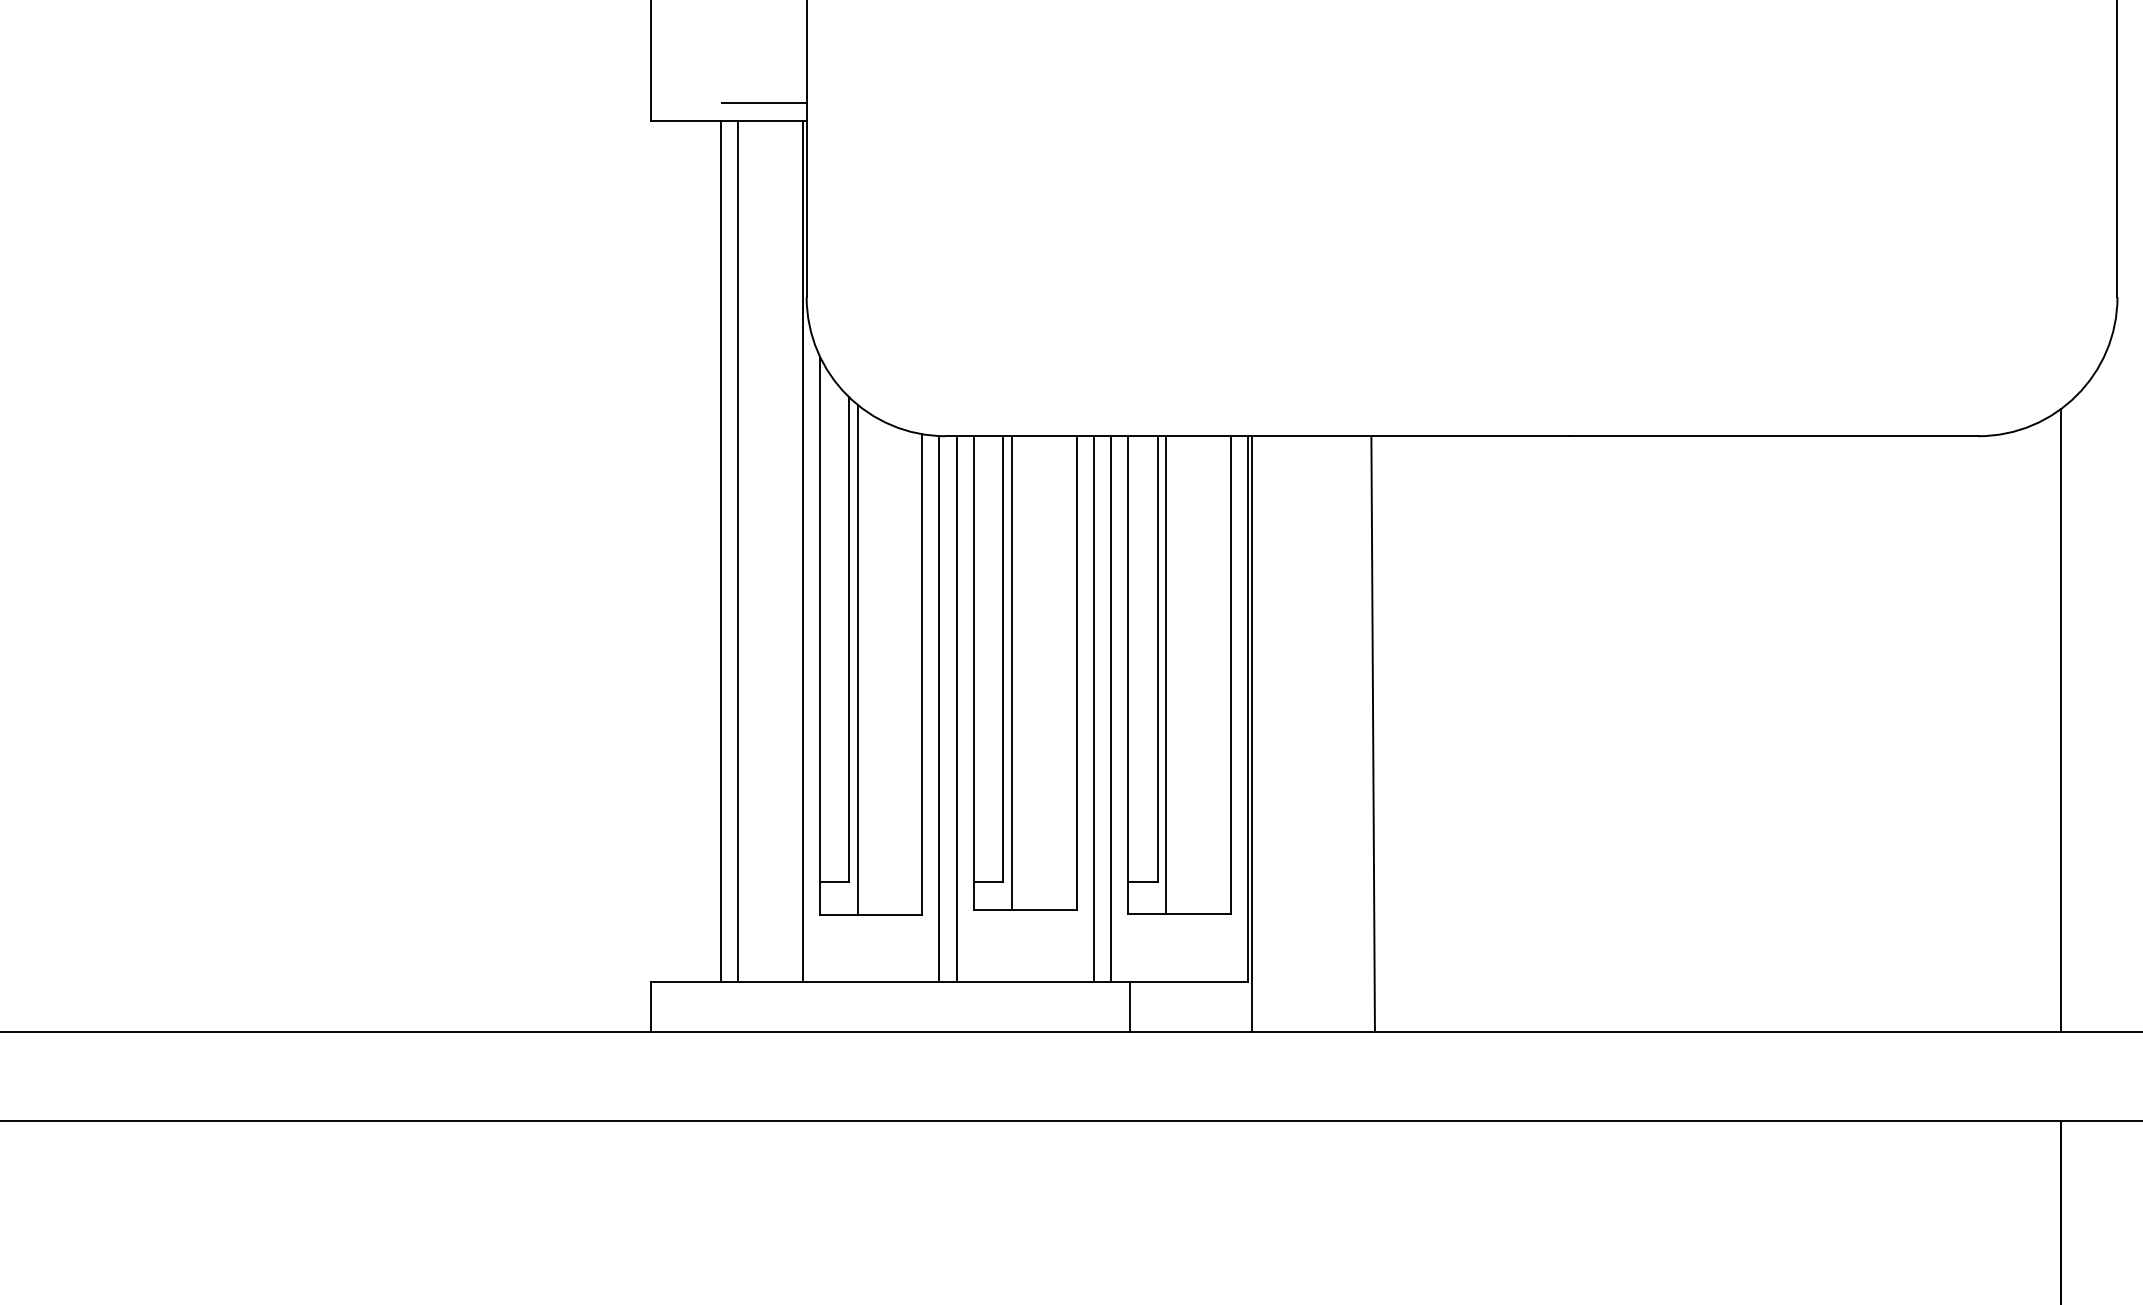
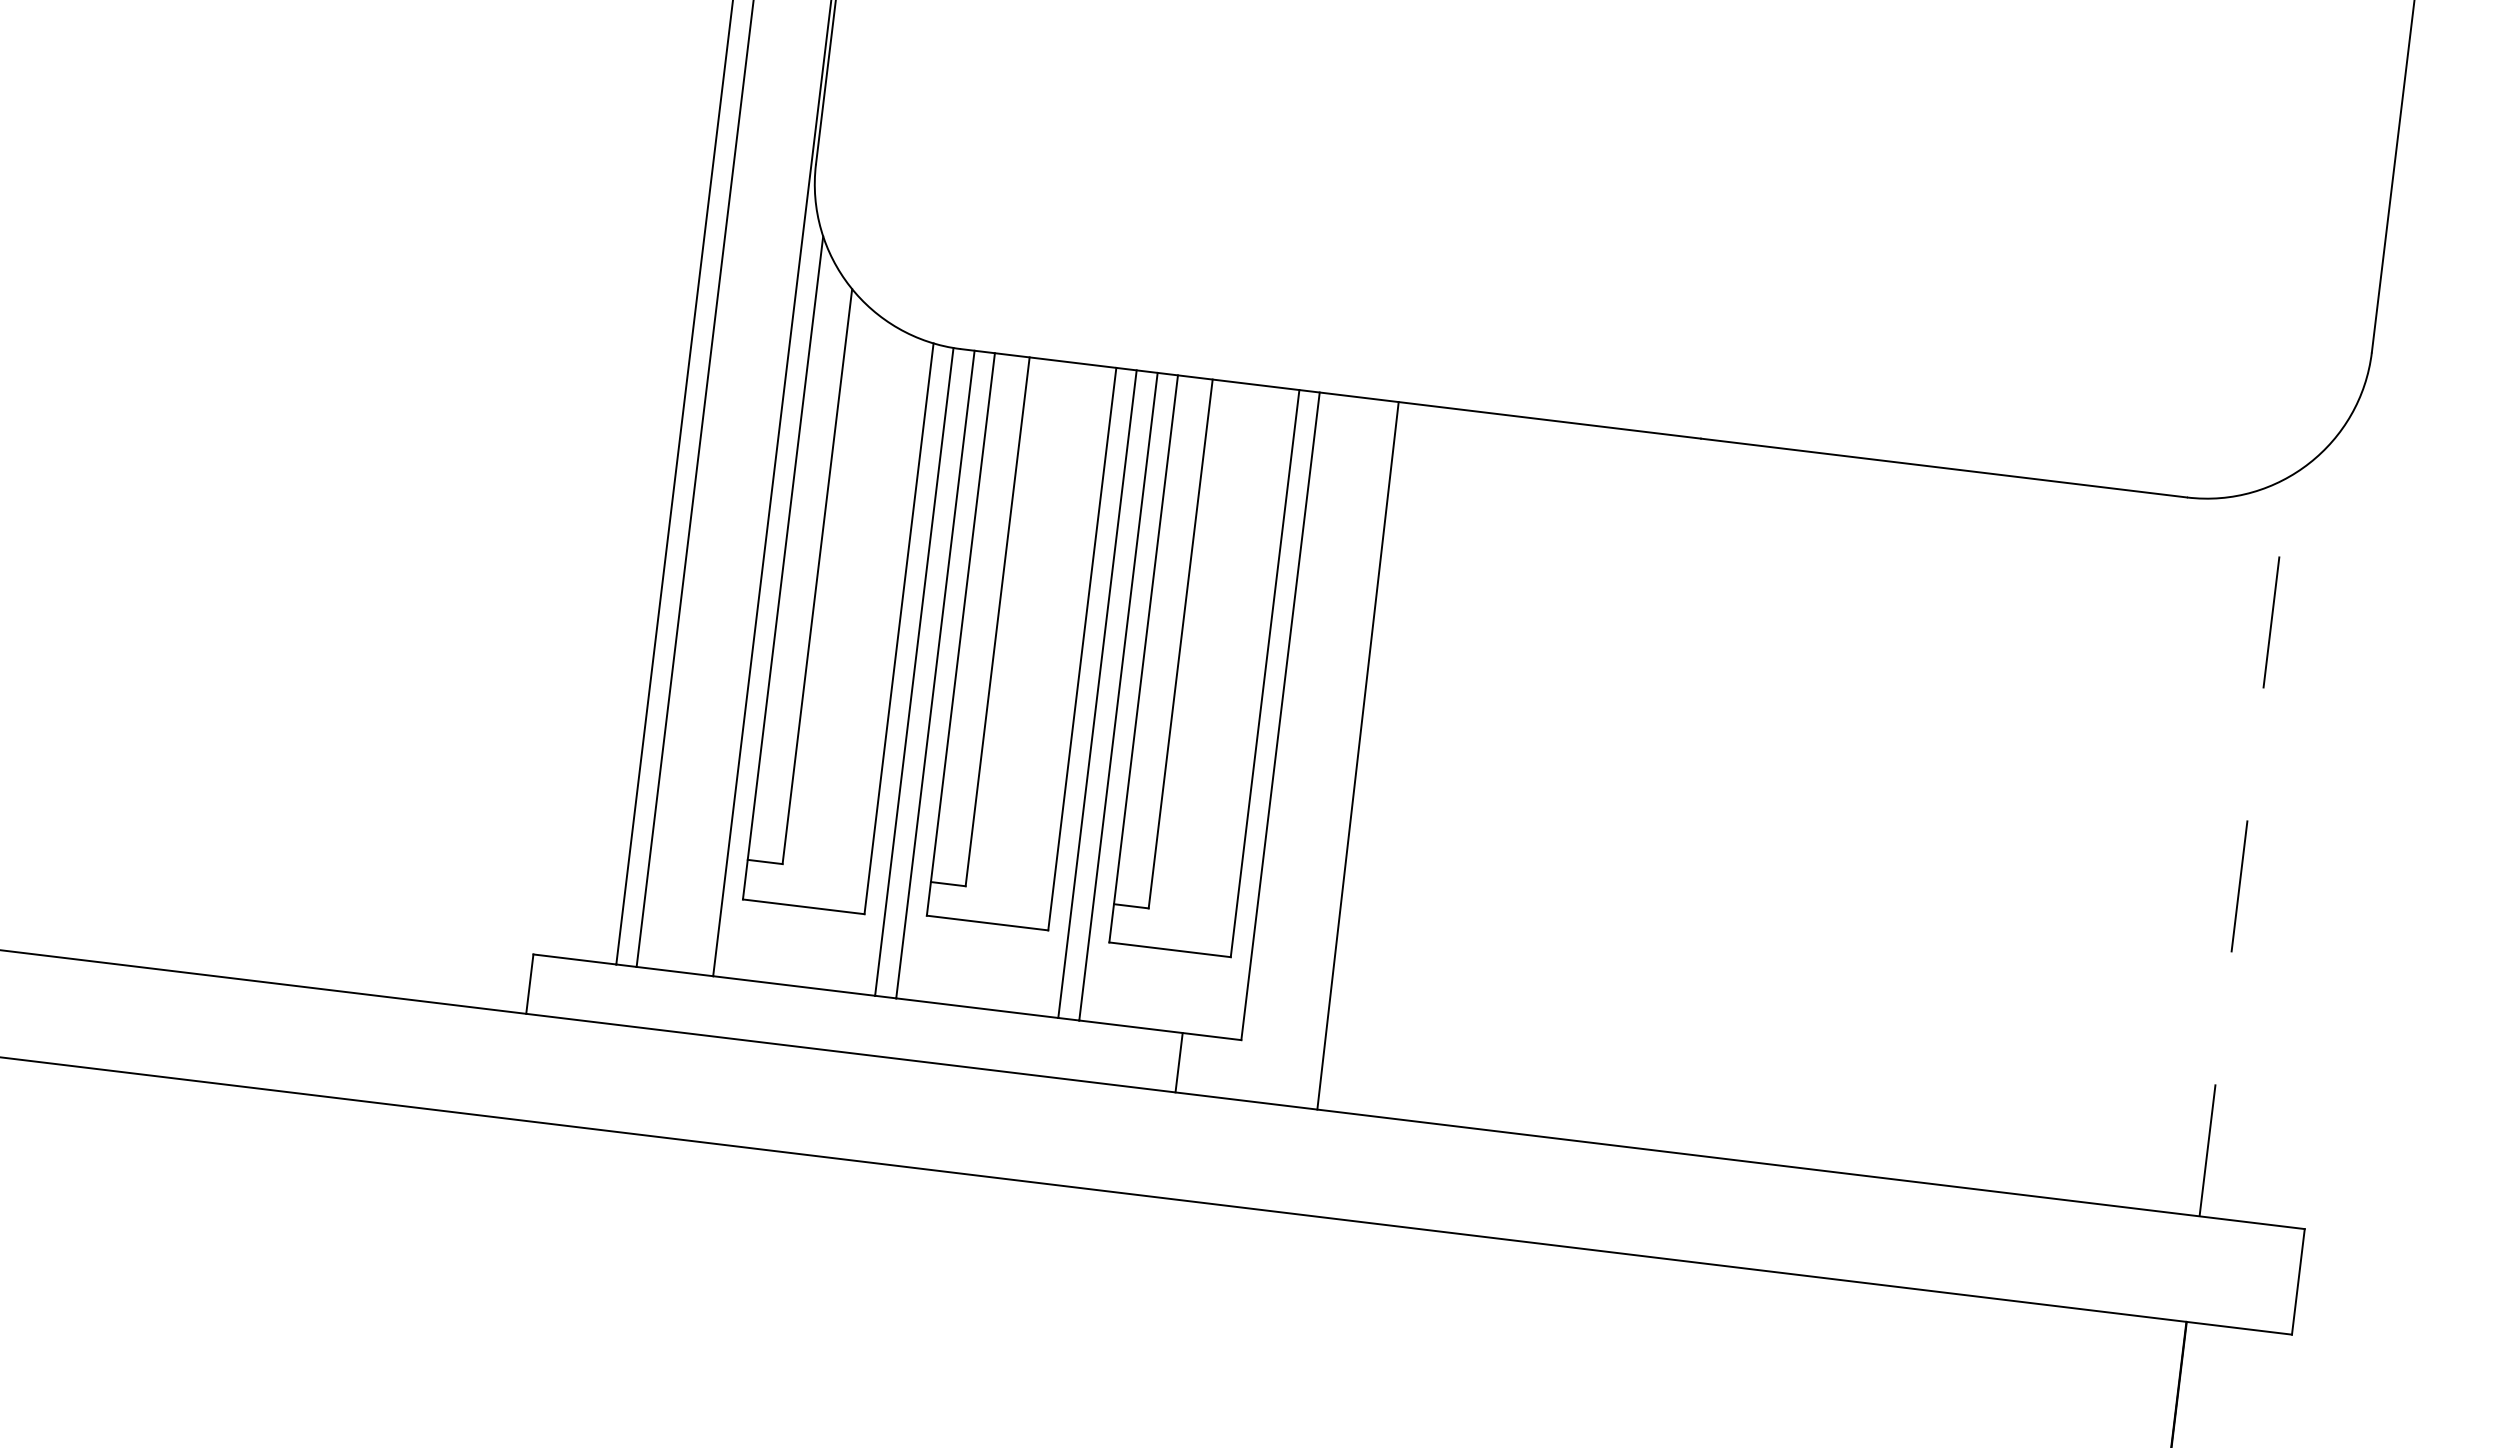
line: (857, 659) -> (824, 601), removed
line: (1012, 673) -> (1006, 640), removed
line: (1166, 674) -> (1188, 663), removed
line: (2061, 719) -> (2244, 845), solid -> dashed
line: (1251, 733) -> (1281, 745), removed
line: (1372, 733) -> (1357, 755), moved
line: (1130, 1006) -> (1179, 1062), moved

